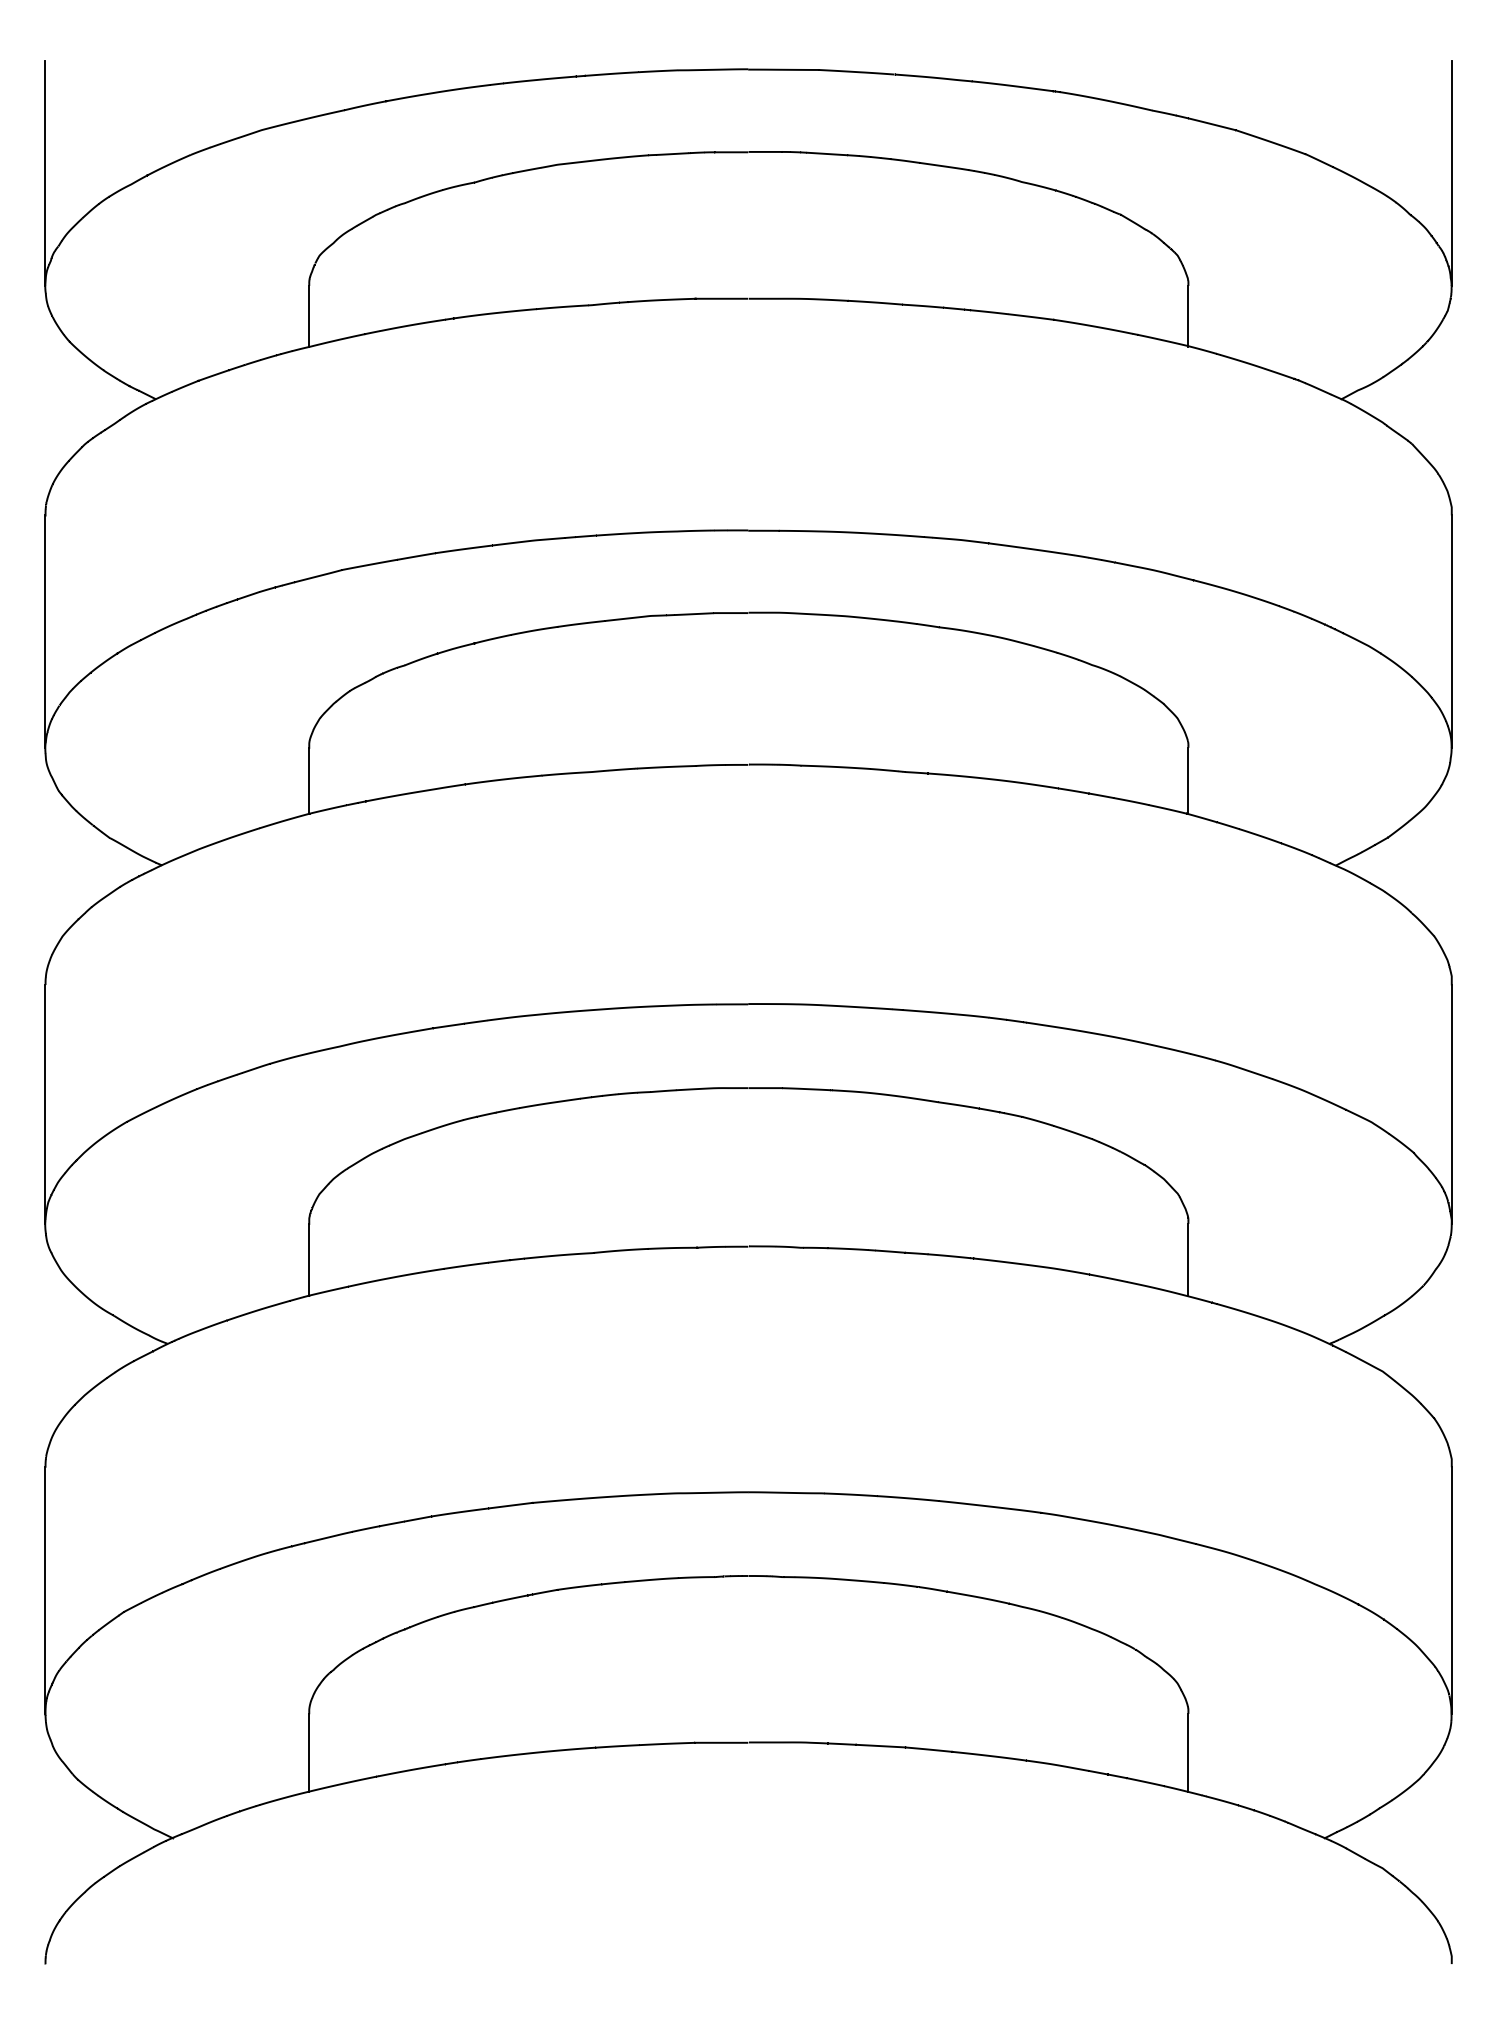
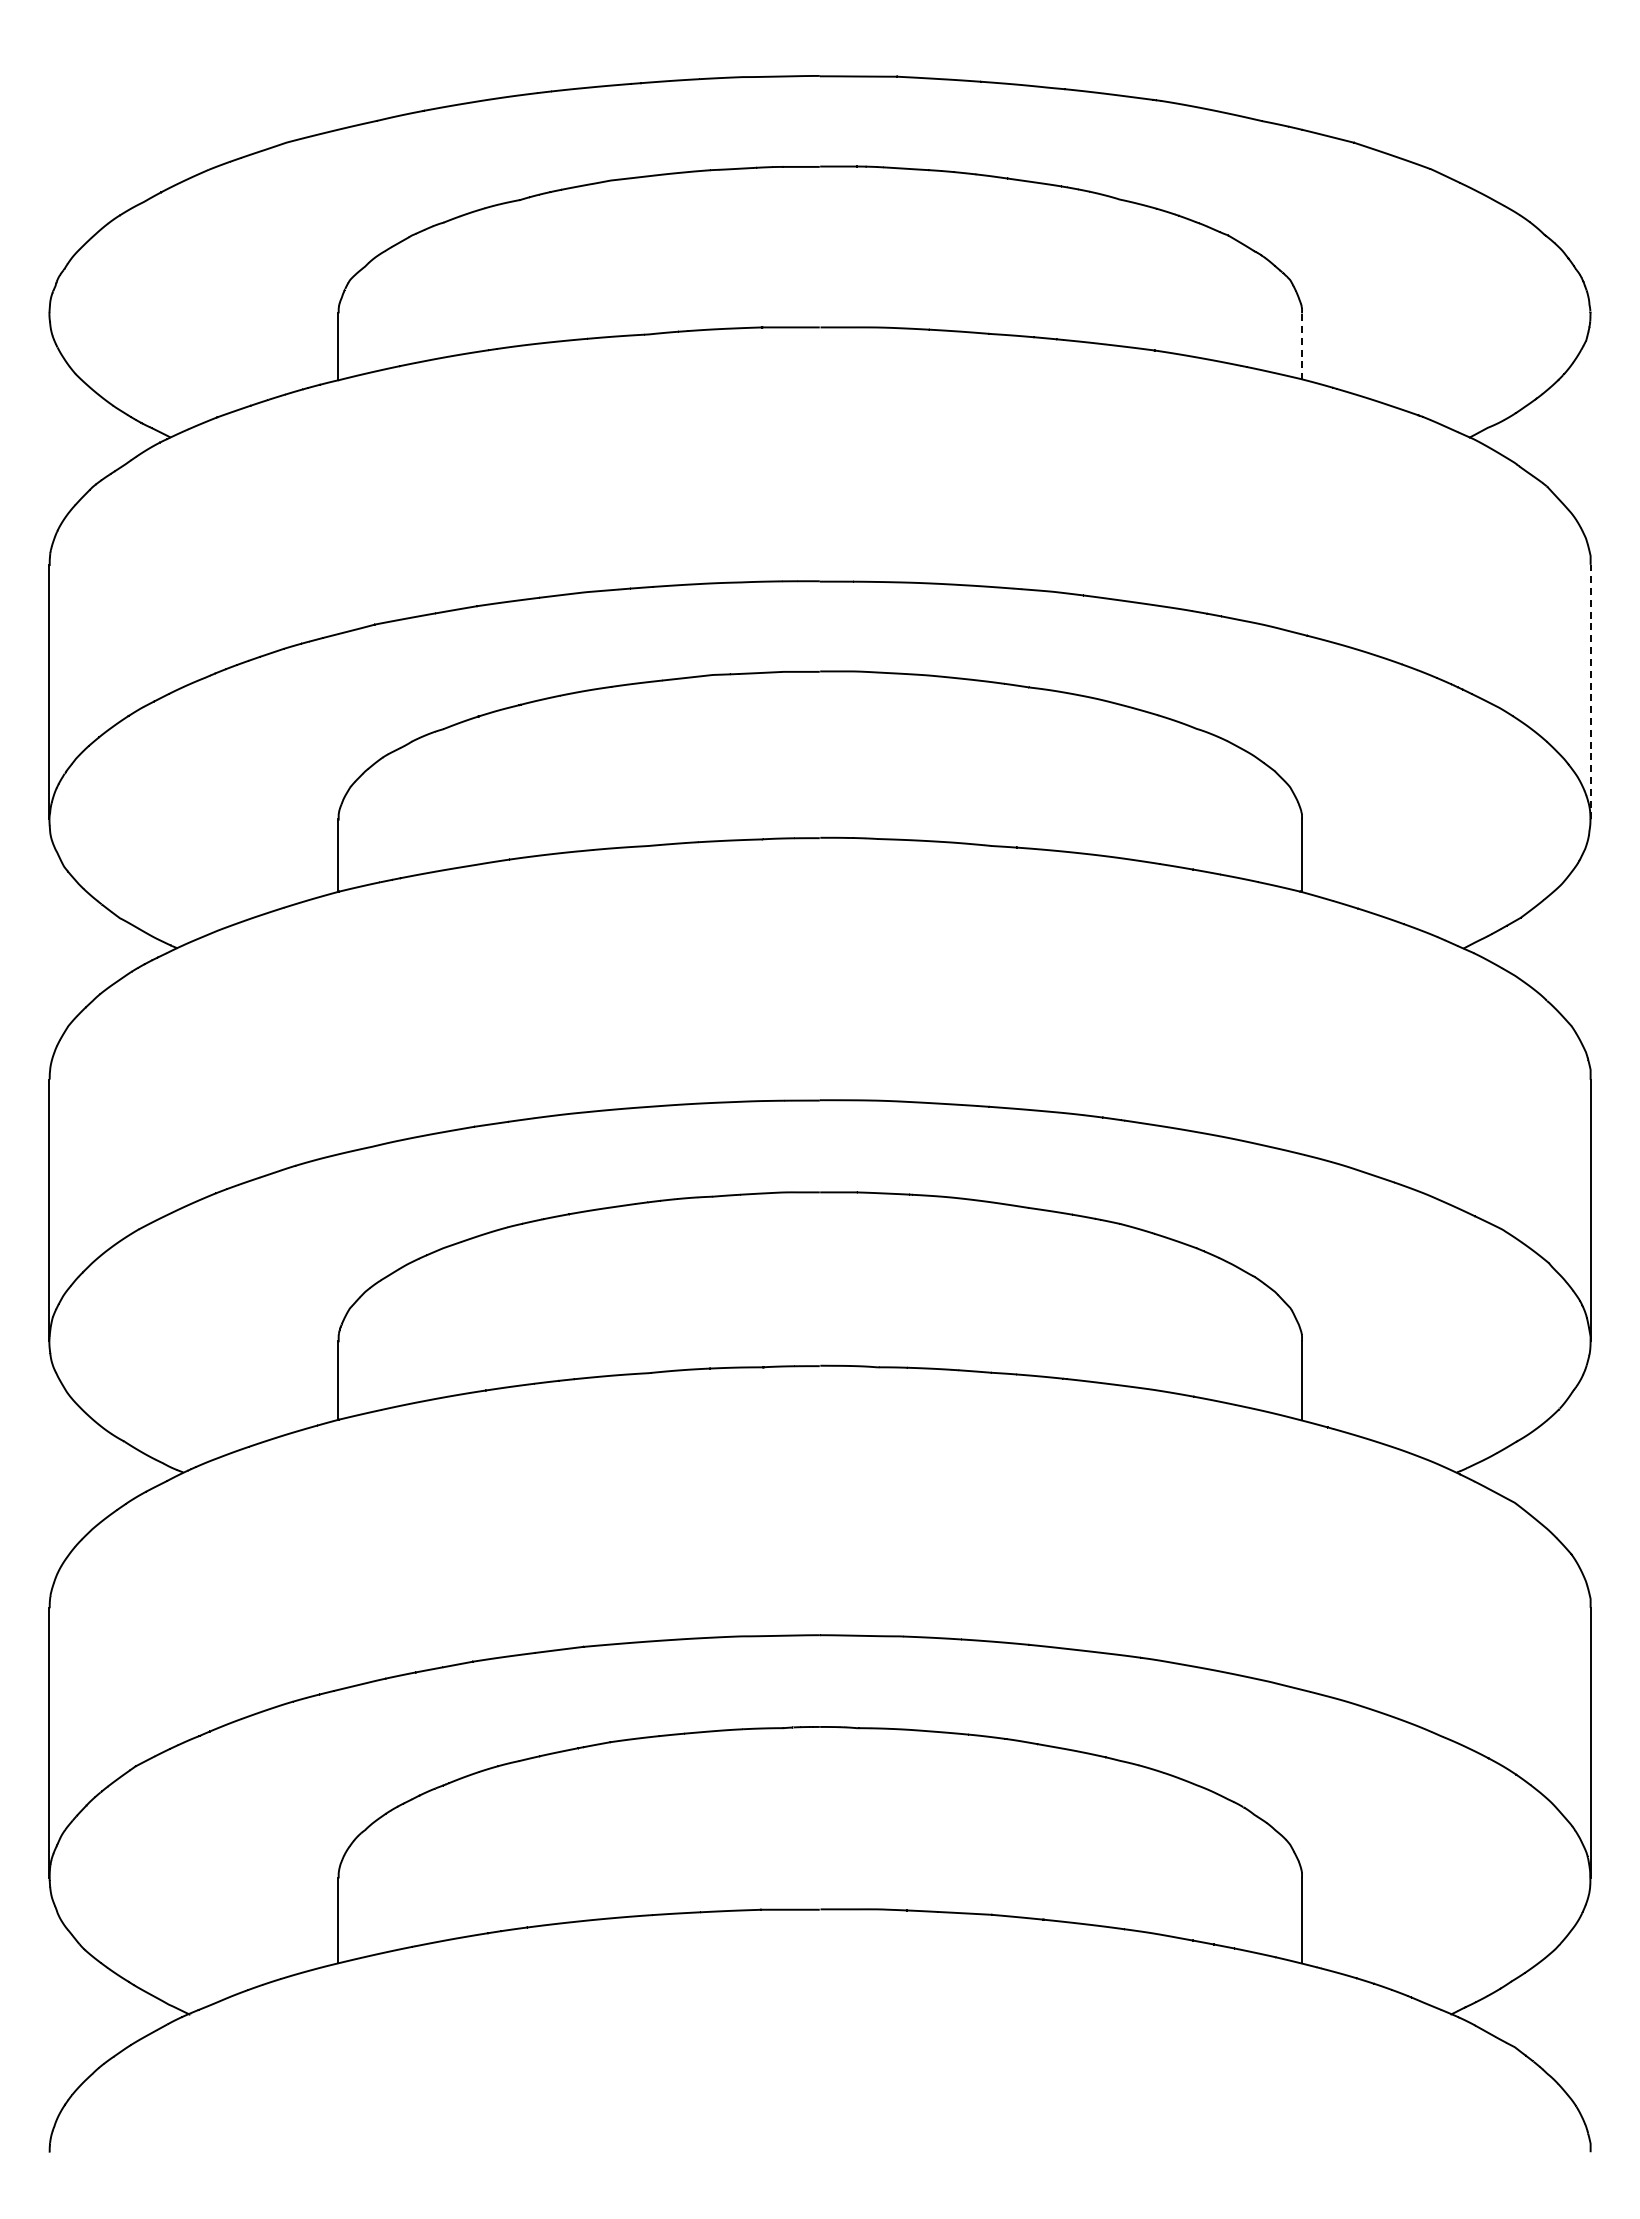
line: (45, 172) -> (49, 189), removed
line: (1451, 172) -> (1590, 189), removed
line: (1188, 316) -> (1302, 346), solid -> dashed
line: (1451, 631) -> (1590, 691), solid -> dashed

